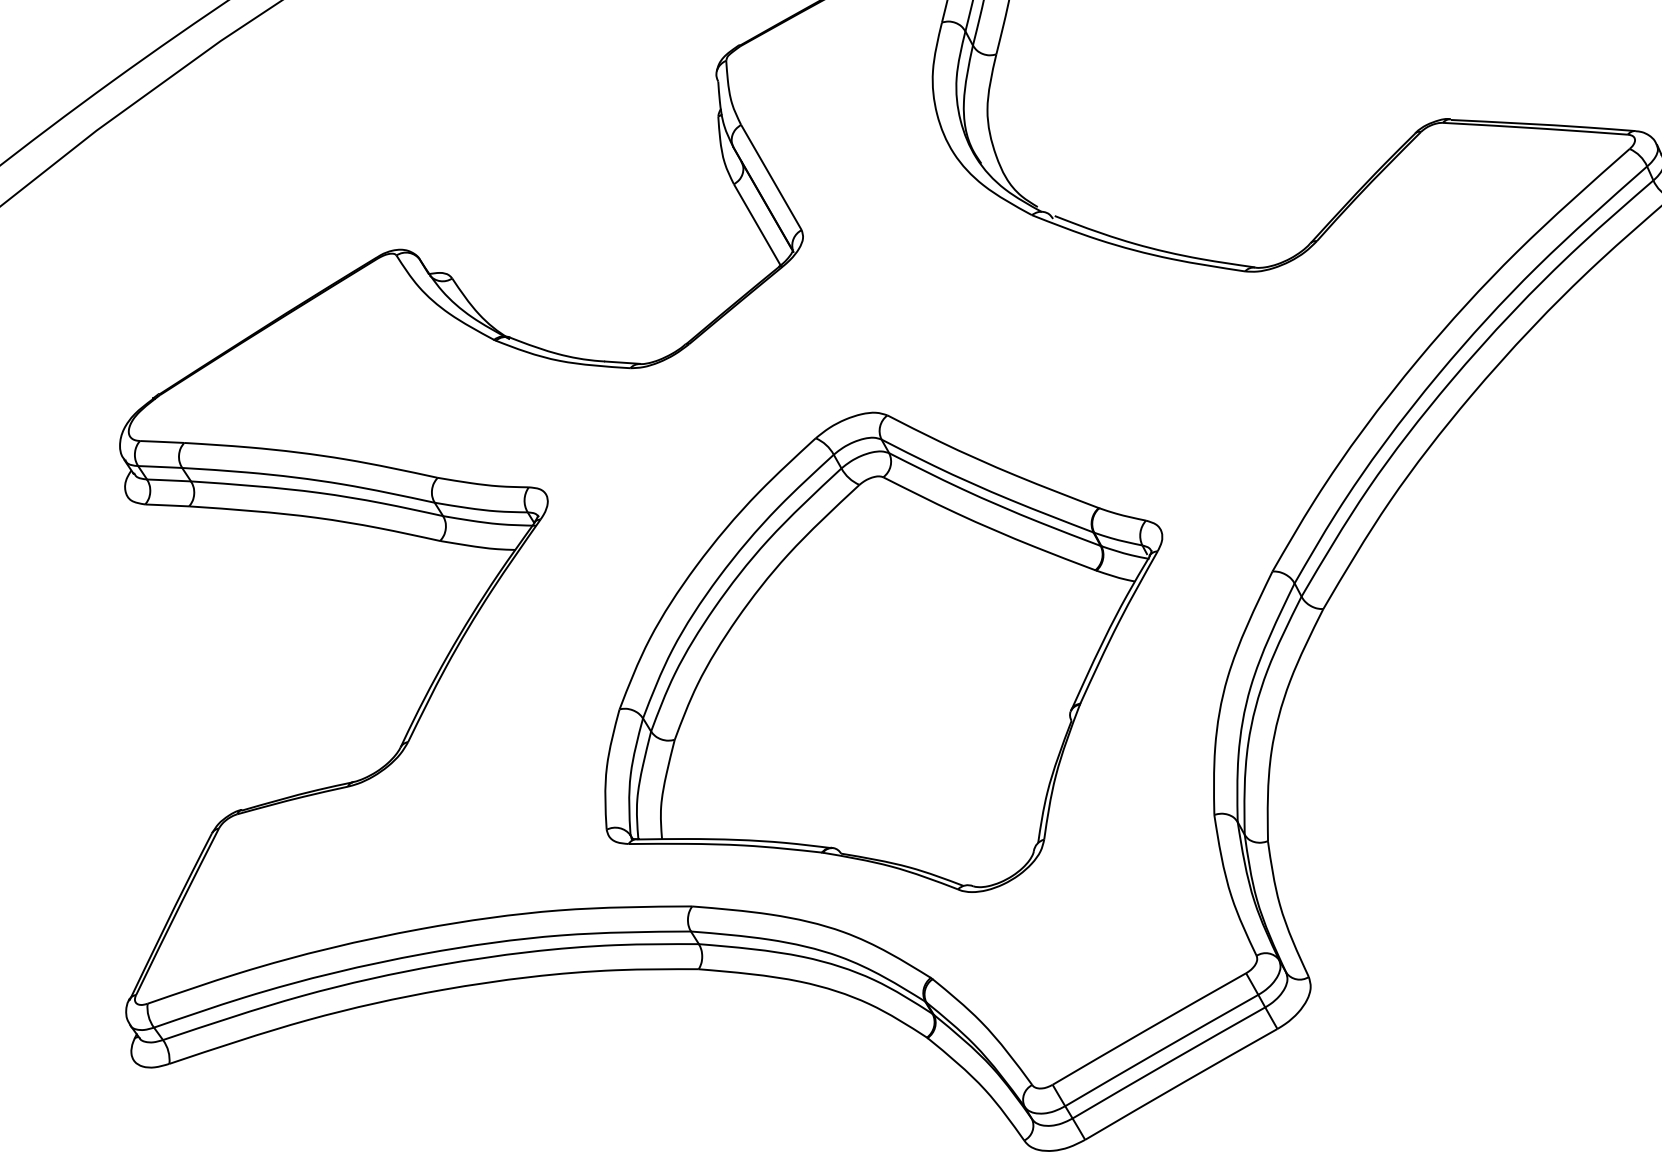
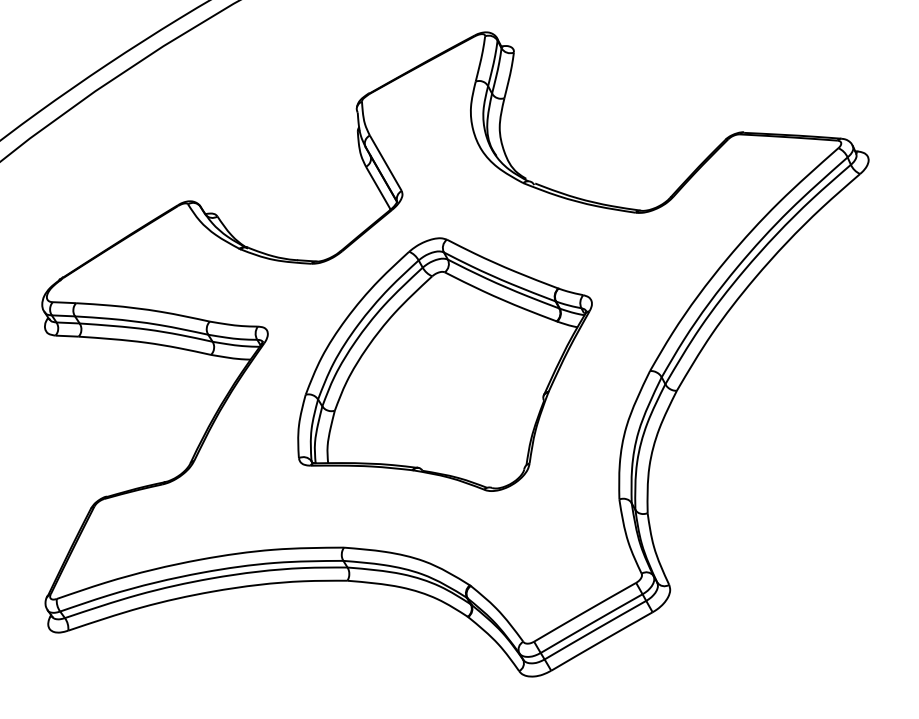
part: (882, 652) -> (444, 364), moved

